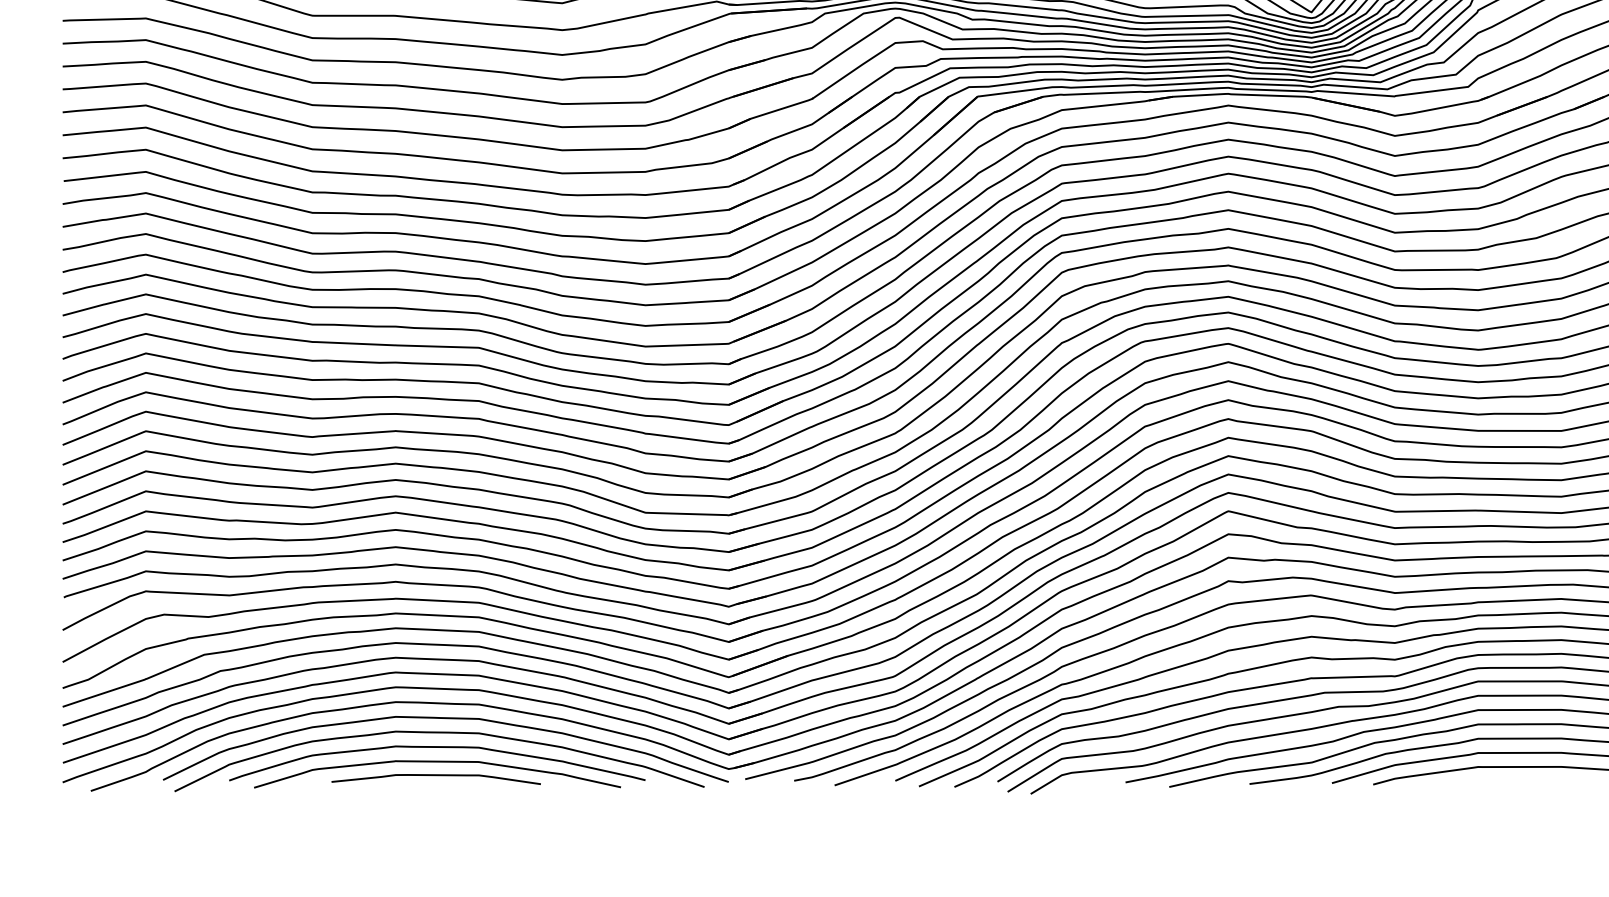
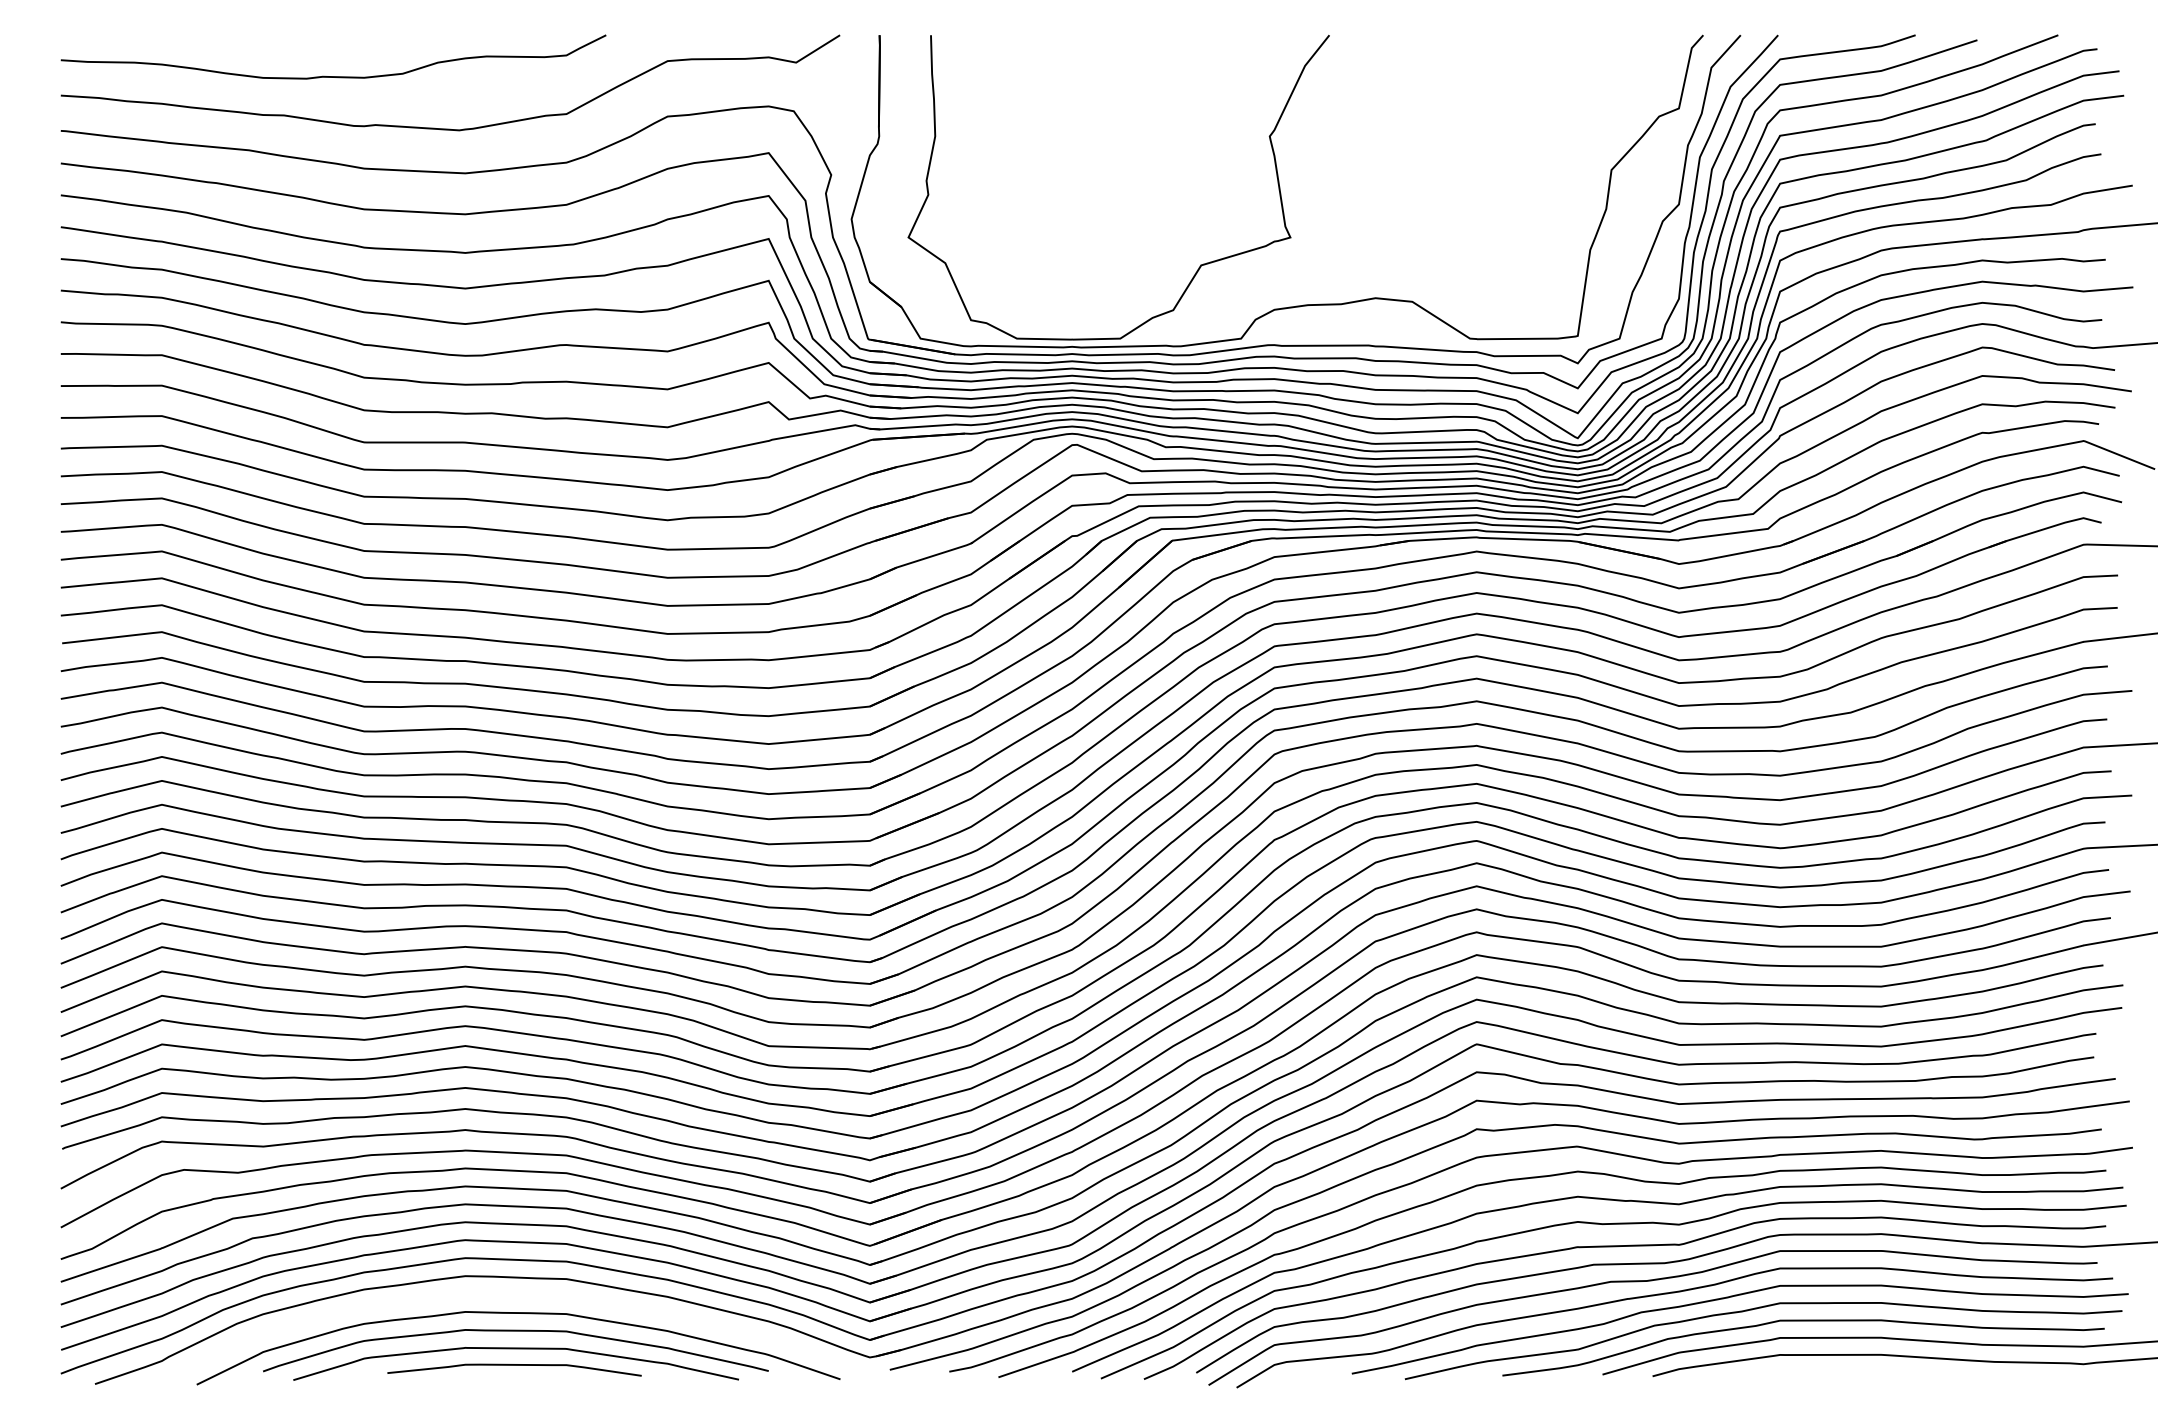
curve: (445, 718) -> (525, 1296), removed

